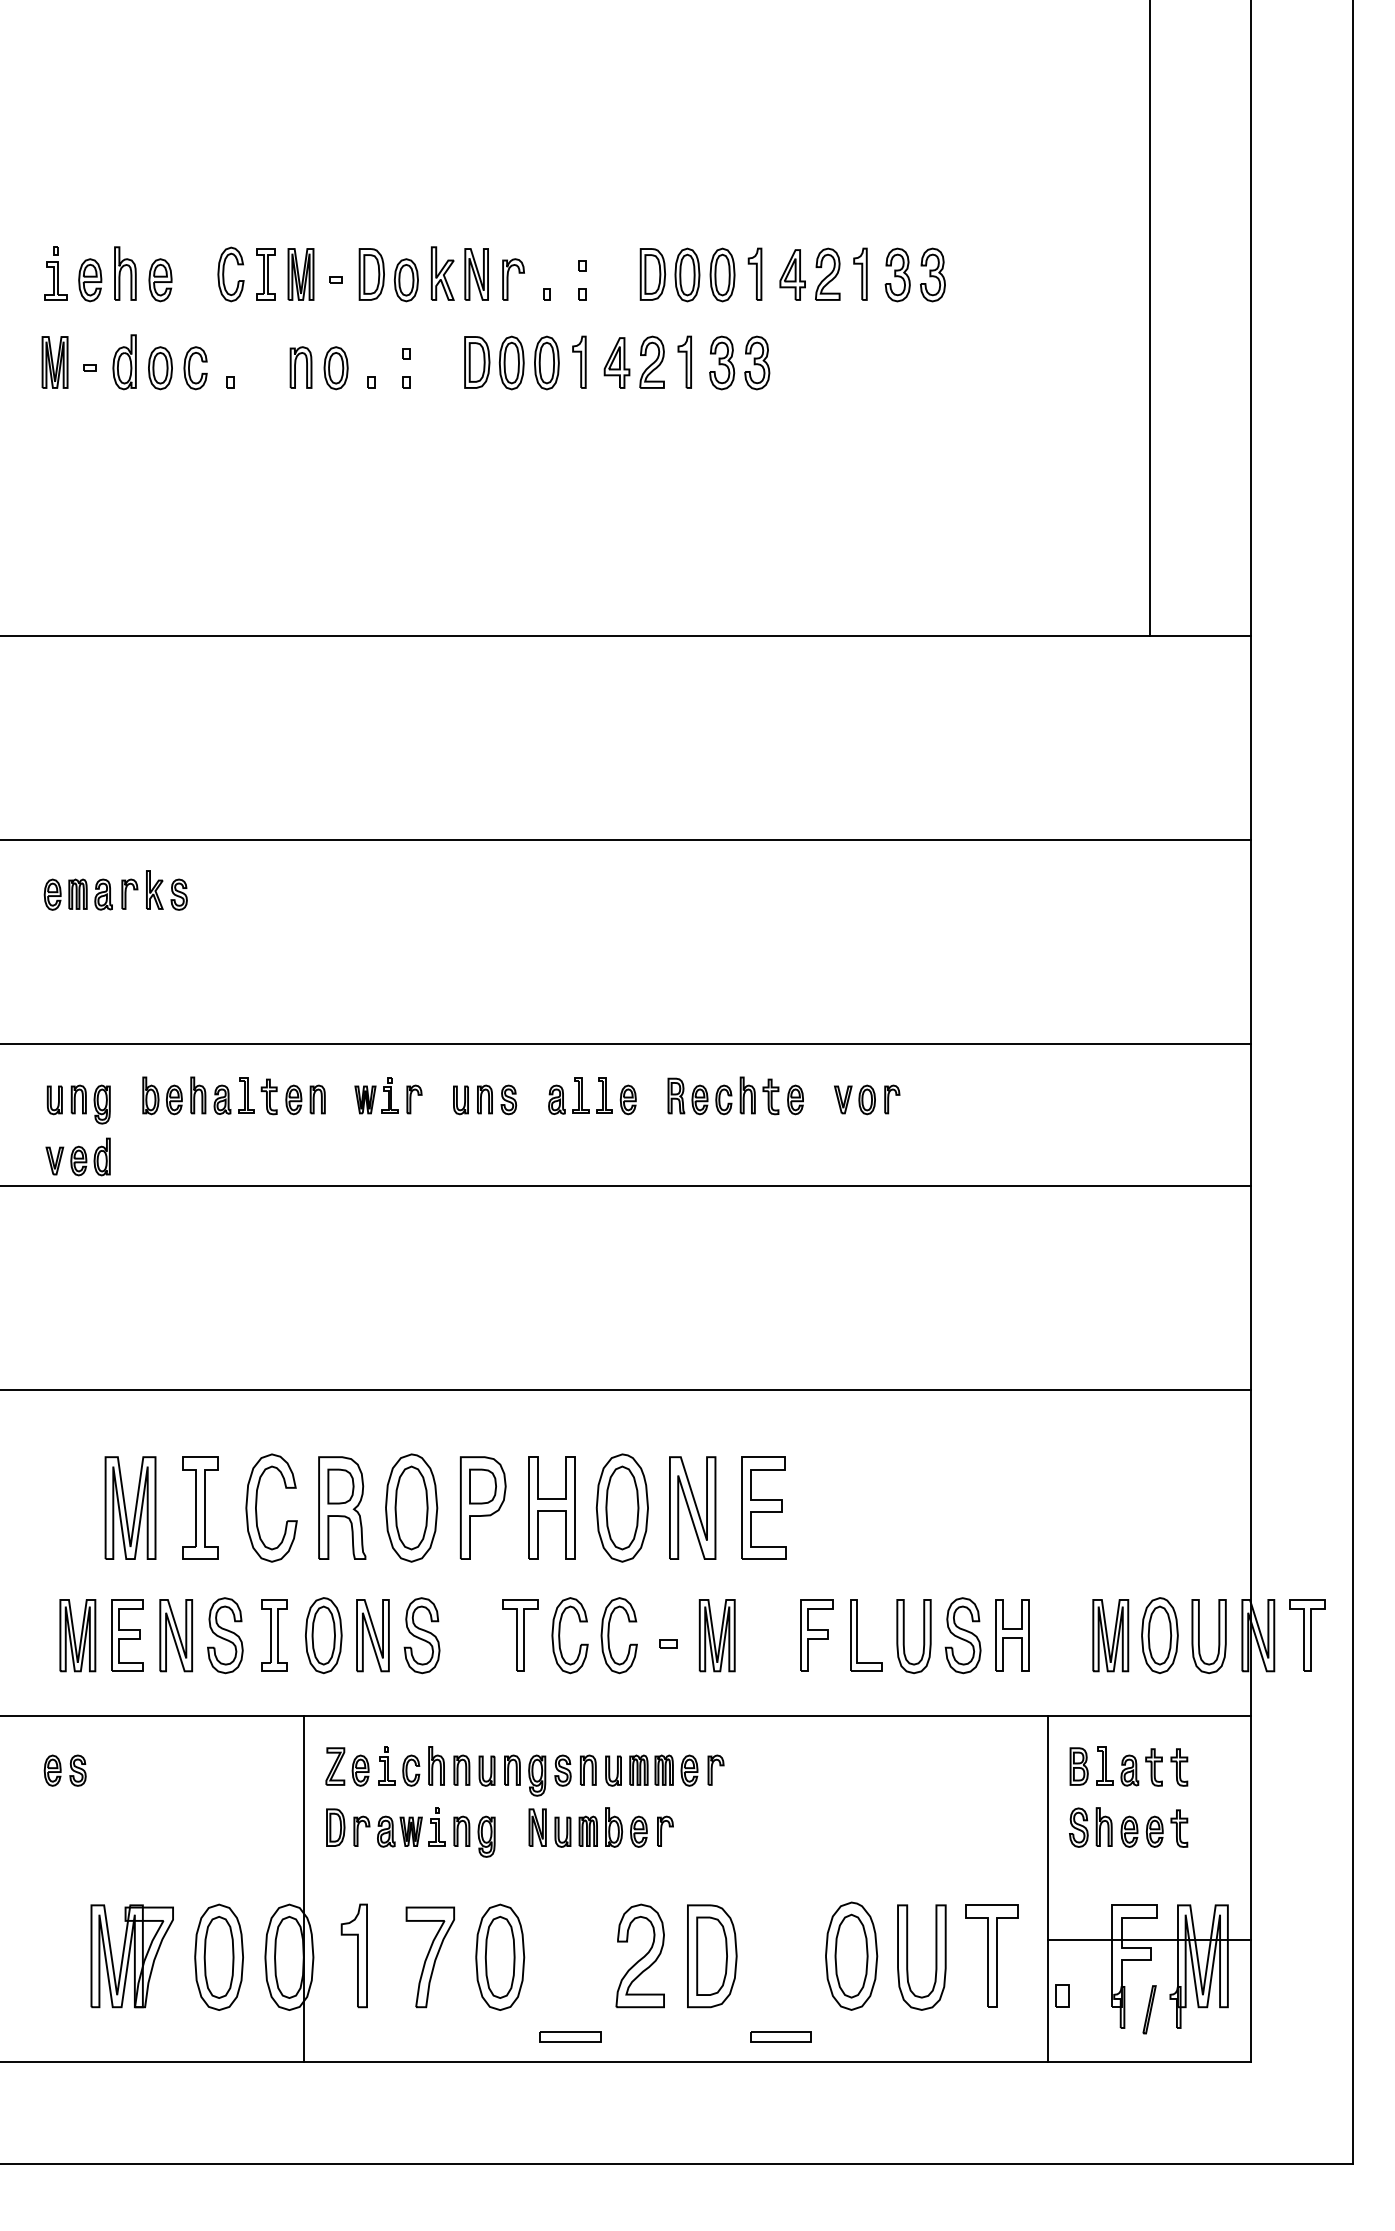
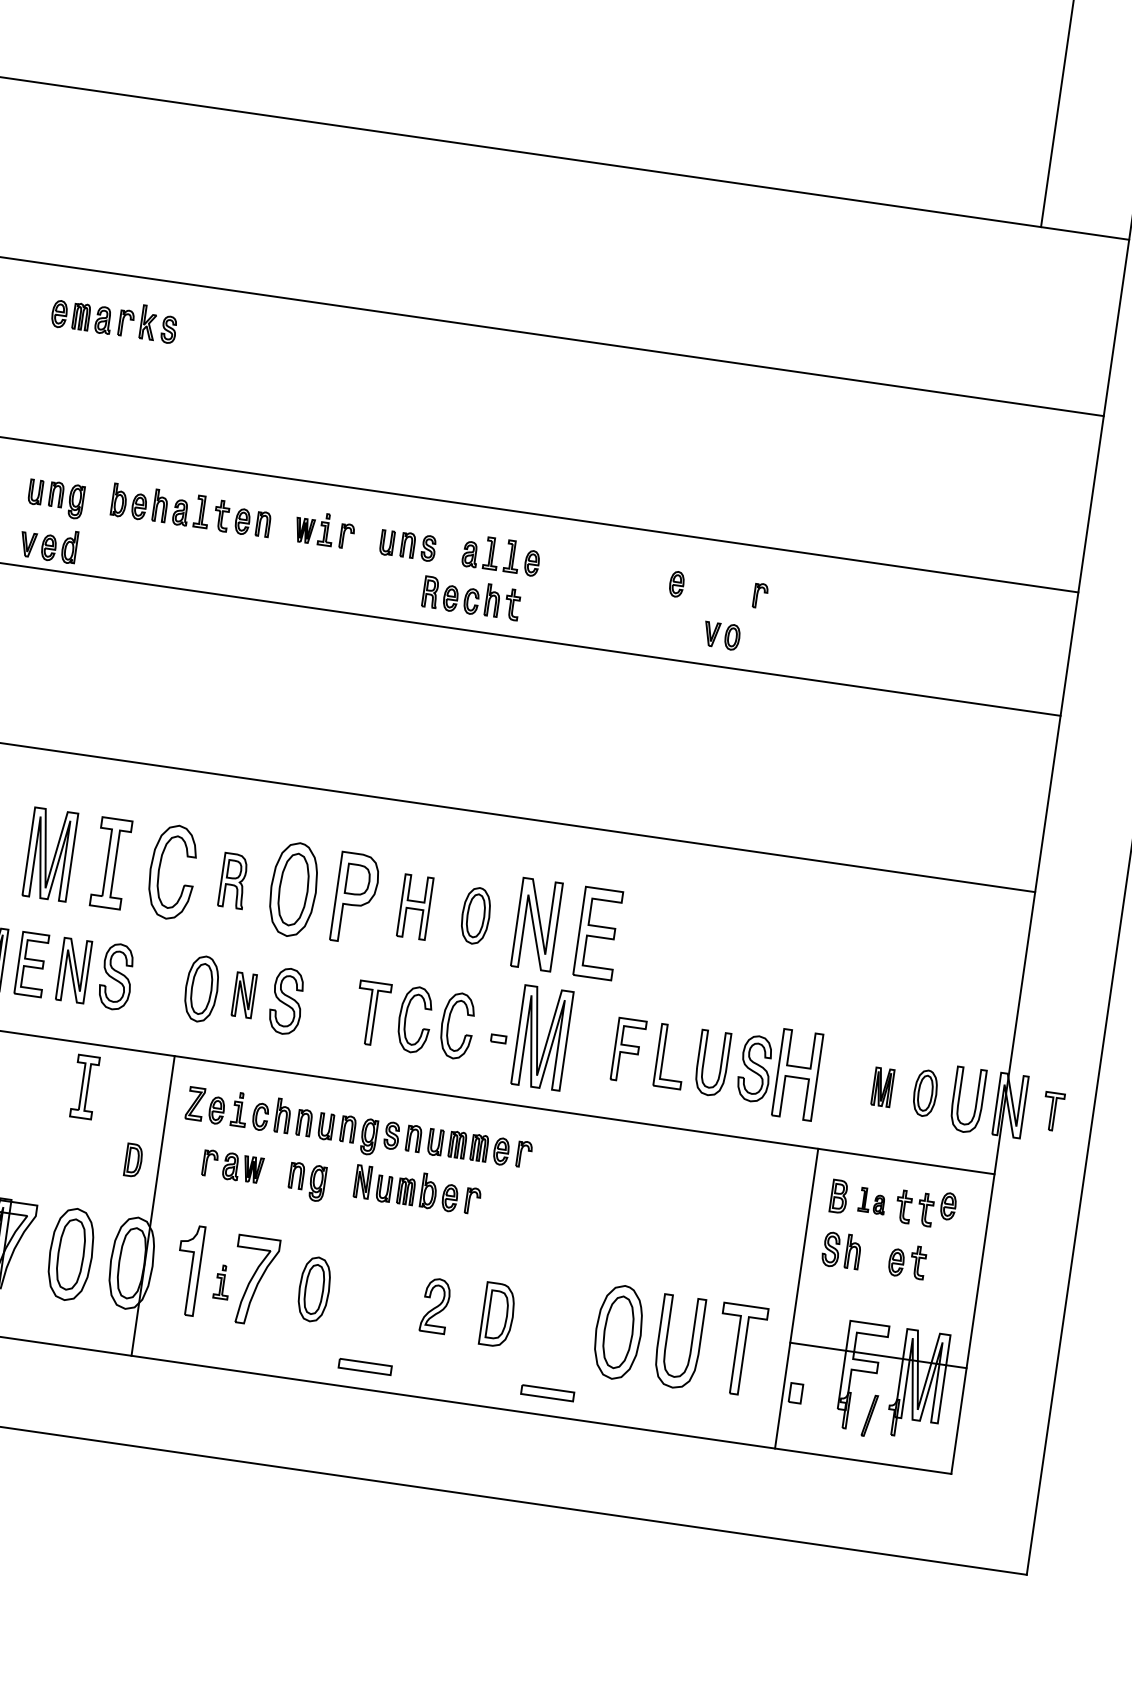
part: (723, 1095) -> (471, 597), moved
part: (854, 1099) -> (721, 635), moved
part: (342, 1507) -> (233, 880), size x0.6
part: (551, 1507) -> (414, 906), size x0.7
part: (621, 1507) -> (475, 915), size x0.6
part: (274, 1635) -> (84, 1086), moved
part: (372, 1635) -> (243, 995), size x0.7
part: (716, 1635) -> (541, 1037), size x1.6
part: (1012, 1635) -> (797, 1074), size x1.4
part: (1110, 1635) -> (882, 1087), size x0.6
part: (1159, 1635) -> (925, 1093), size x0.7
part: (1307, 1635) -> (1053, 1111), size x0.6
part: (1117, 1766) -> (872, 1201), size x0.7
part: (436, 1826) -> (222, 1281), moved
part: (335, 1827) -> (133, 1160), moved
part: (1129, 1831) -> (948, 1206), moved
part: (639, 1955) -> (435, 1305), size x0.6
part: (500, 1956) -> (314, 1288), size x0.7
part: (712, 1956) -> (498, 1315), size x0.7

